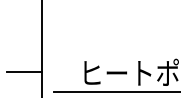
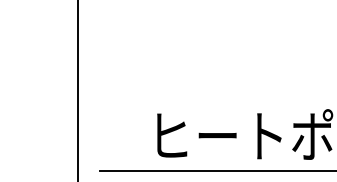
line: (24, 71) -> (45, 132), removed

